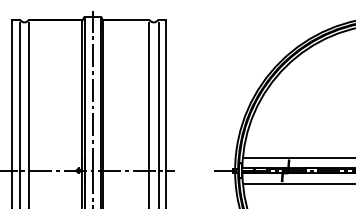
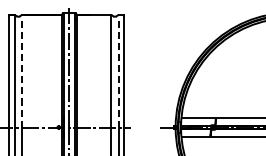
line: (29, 95) -> (22, 71), solid -> dashed
line: (158, 95) -> (118, 71), solid -> dashed

